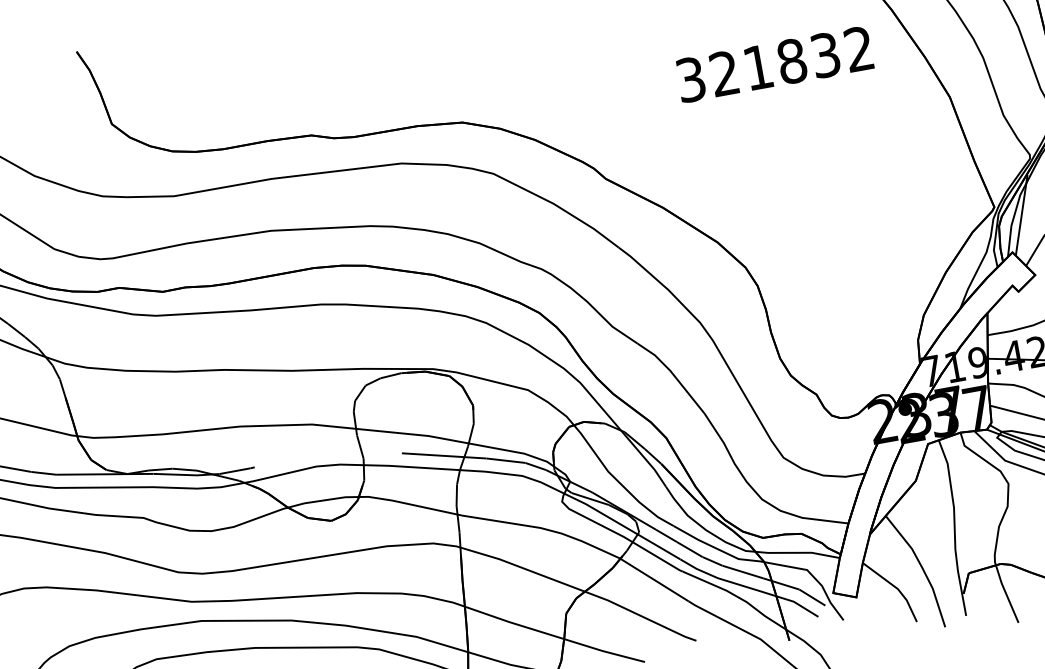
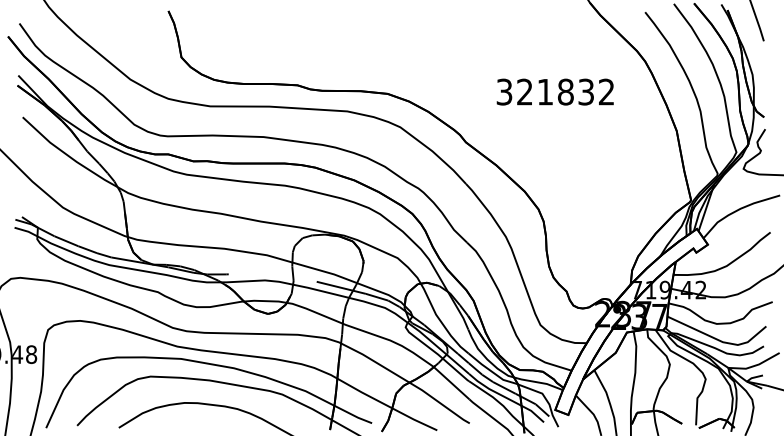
text: (773, 63) -> (554, 91), moved

